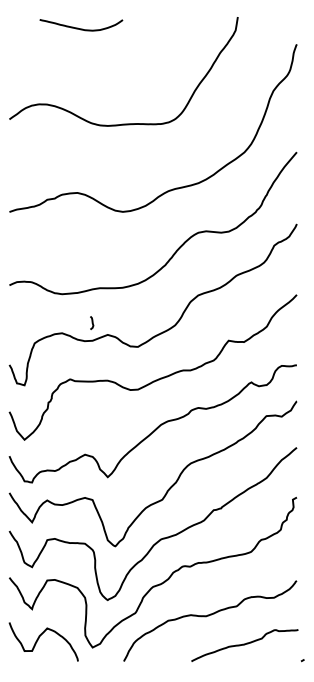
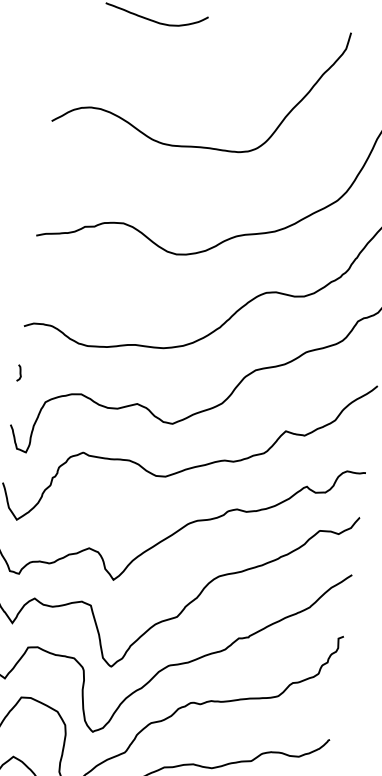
curve: (92, 322) -> (20, 372), moved

